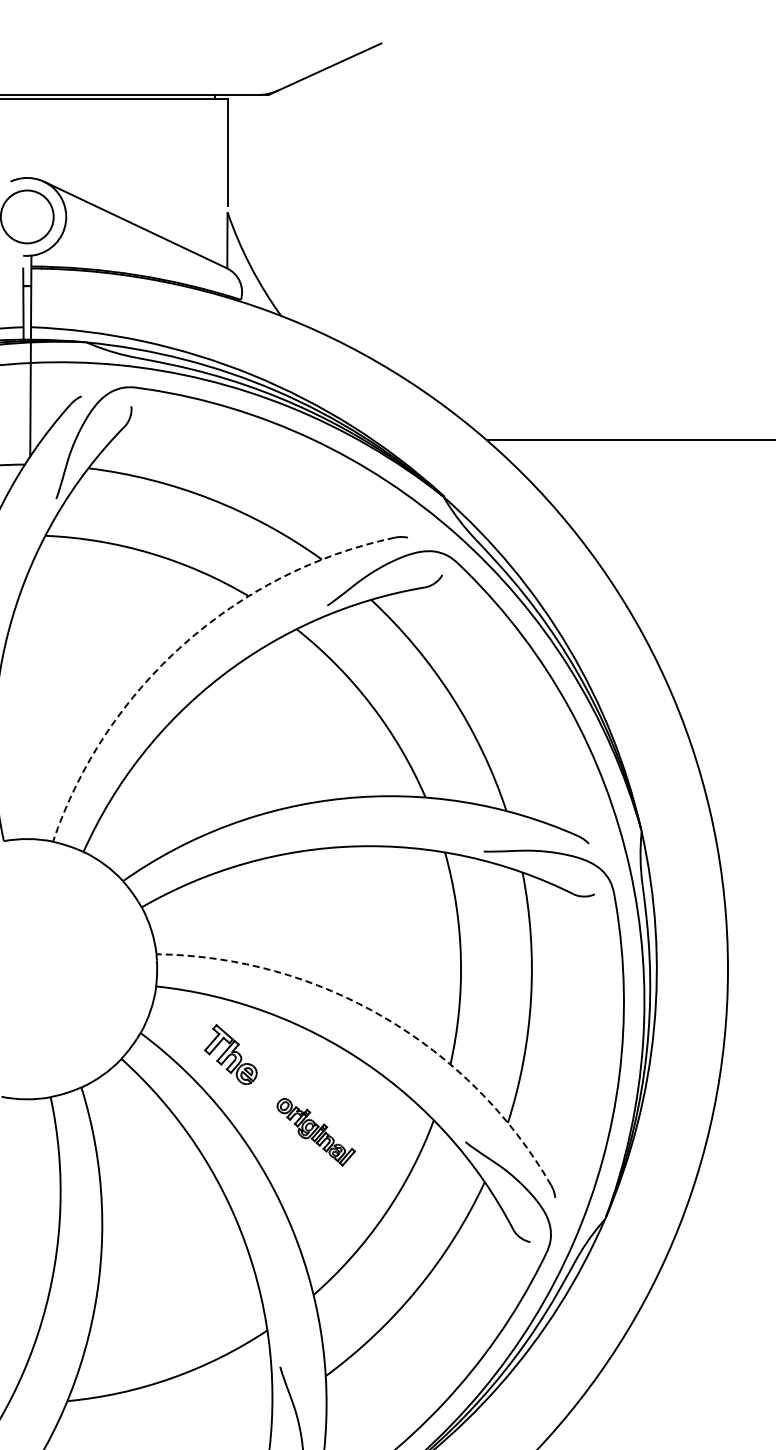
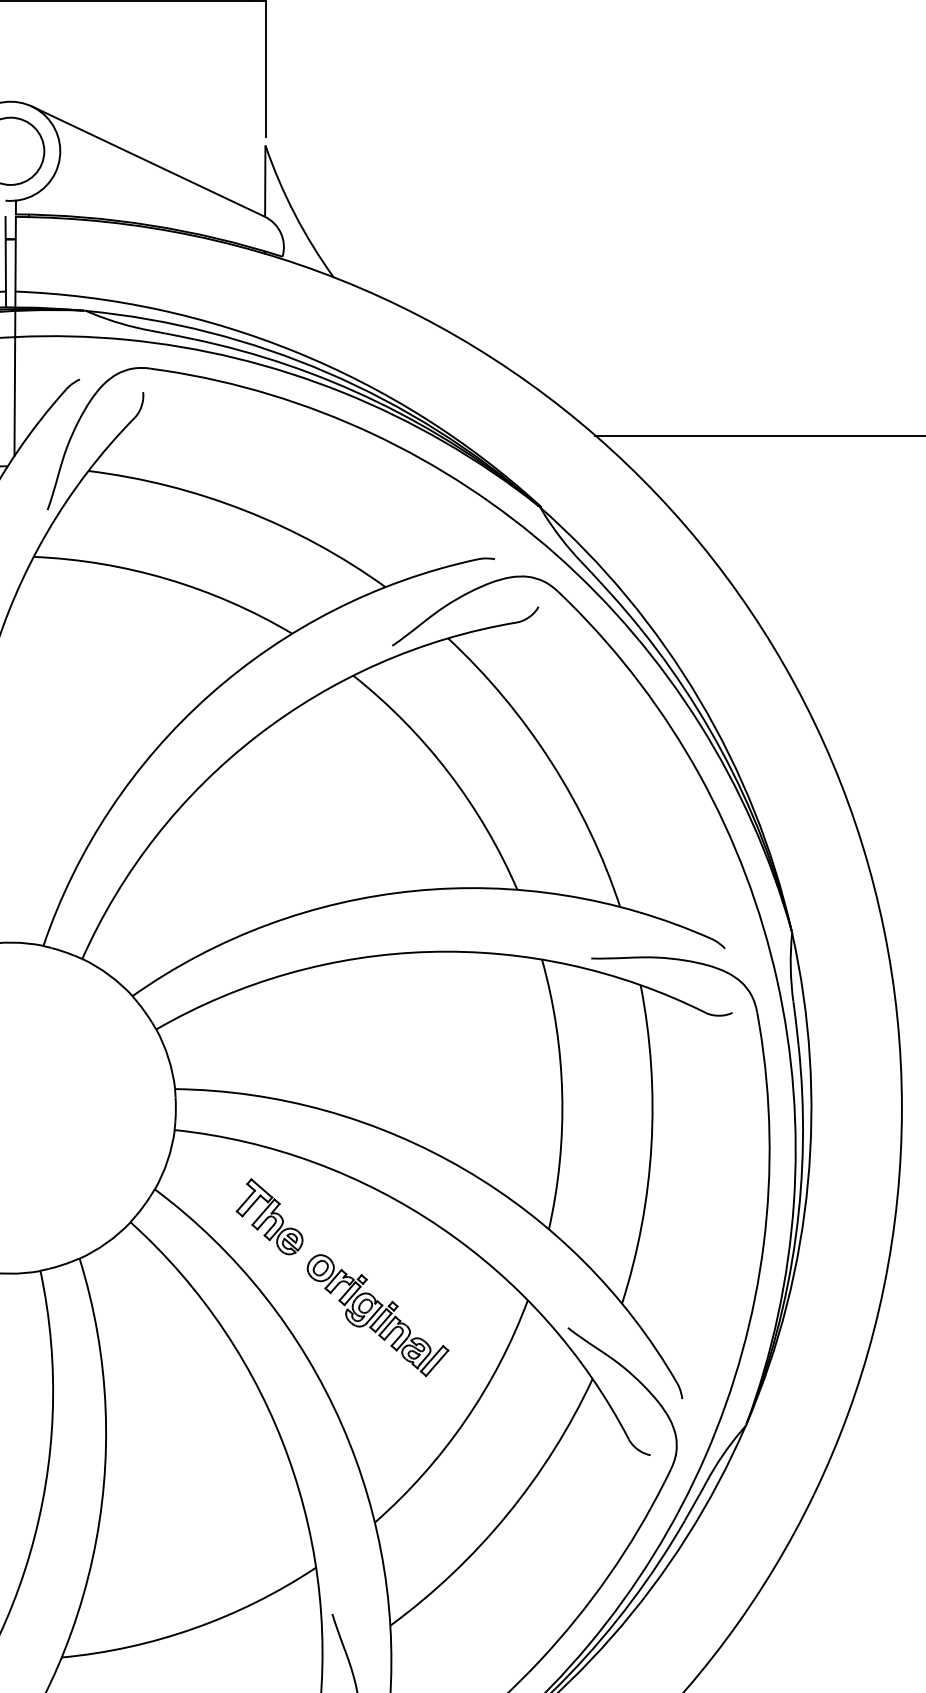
arc: (183, 644) -> (209, 695), dashed -> solid
arc: (384, 1017) -> (465, 1169), dashed -> solid
part: (316, 1131) -> (378, 1314), size x1.43

